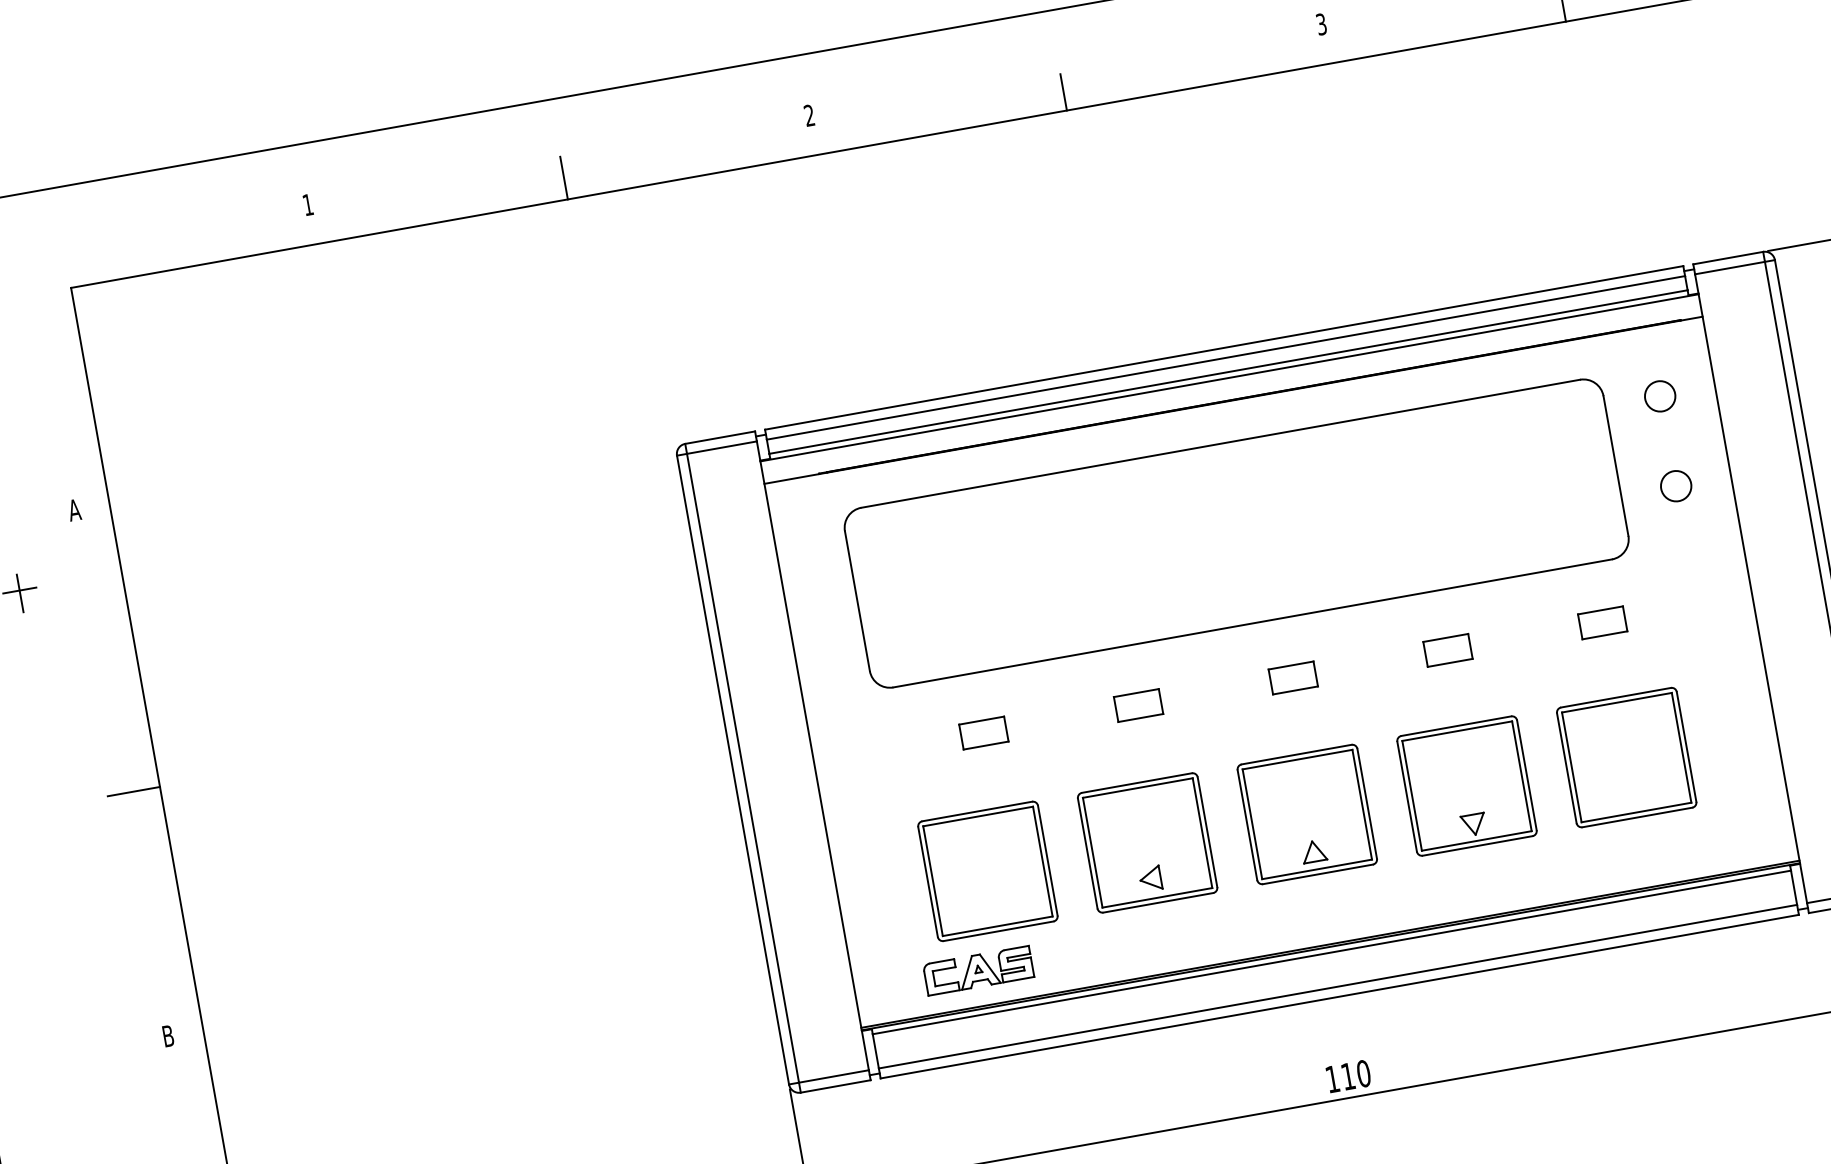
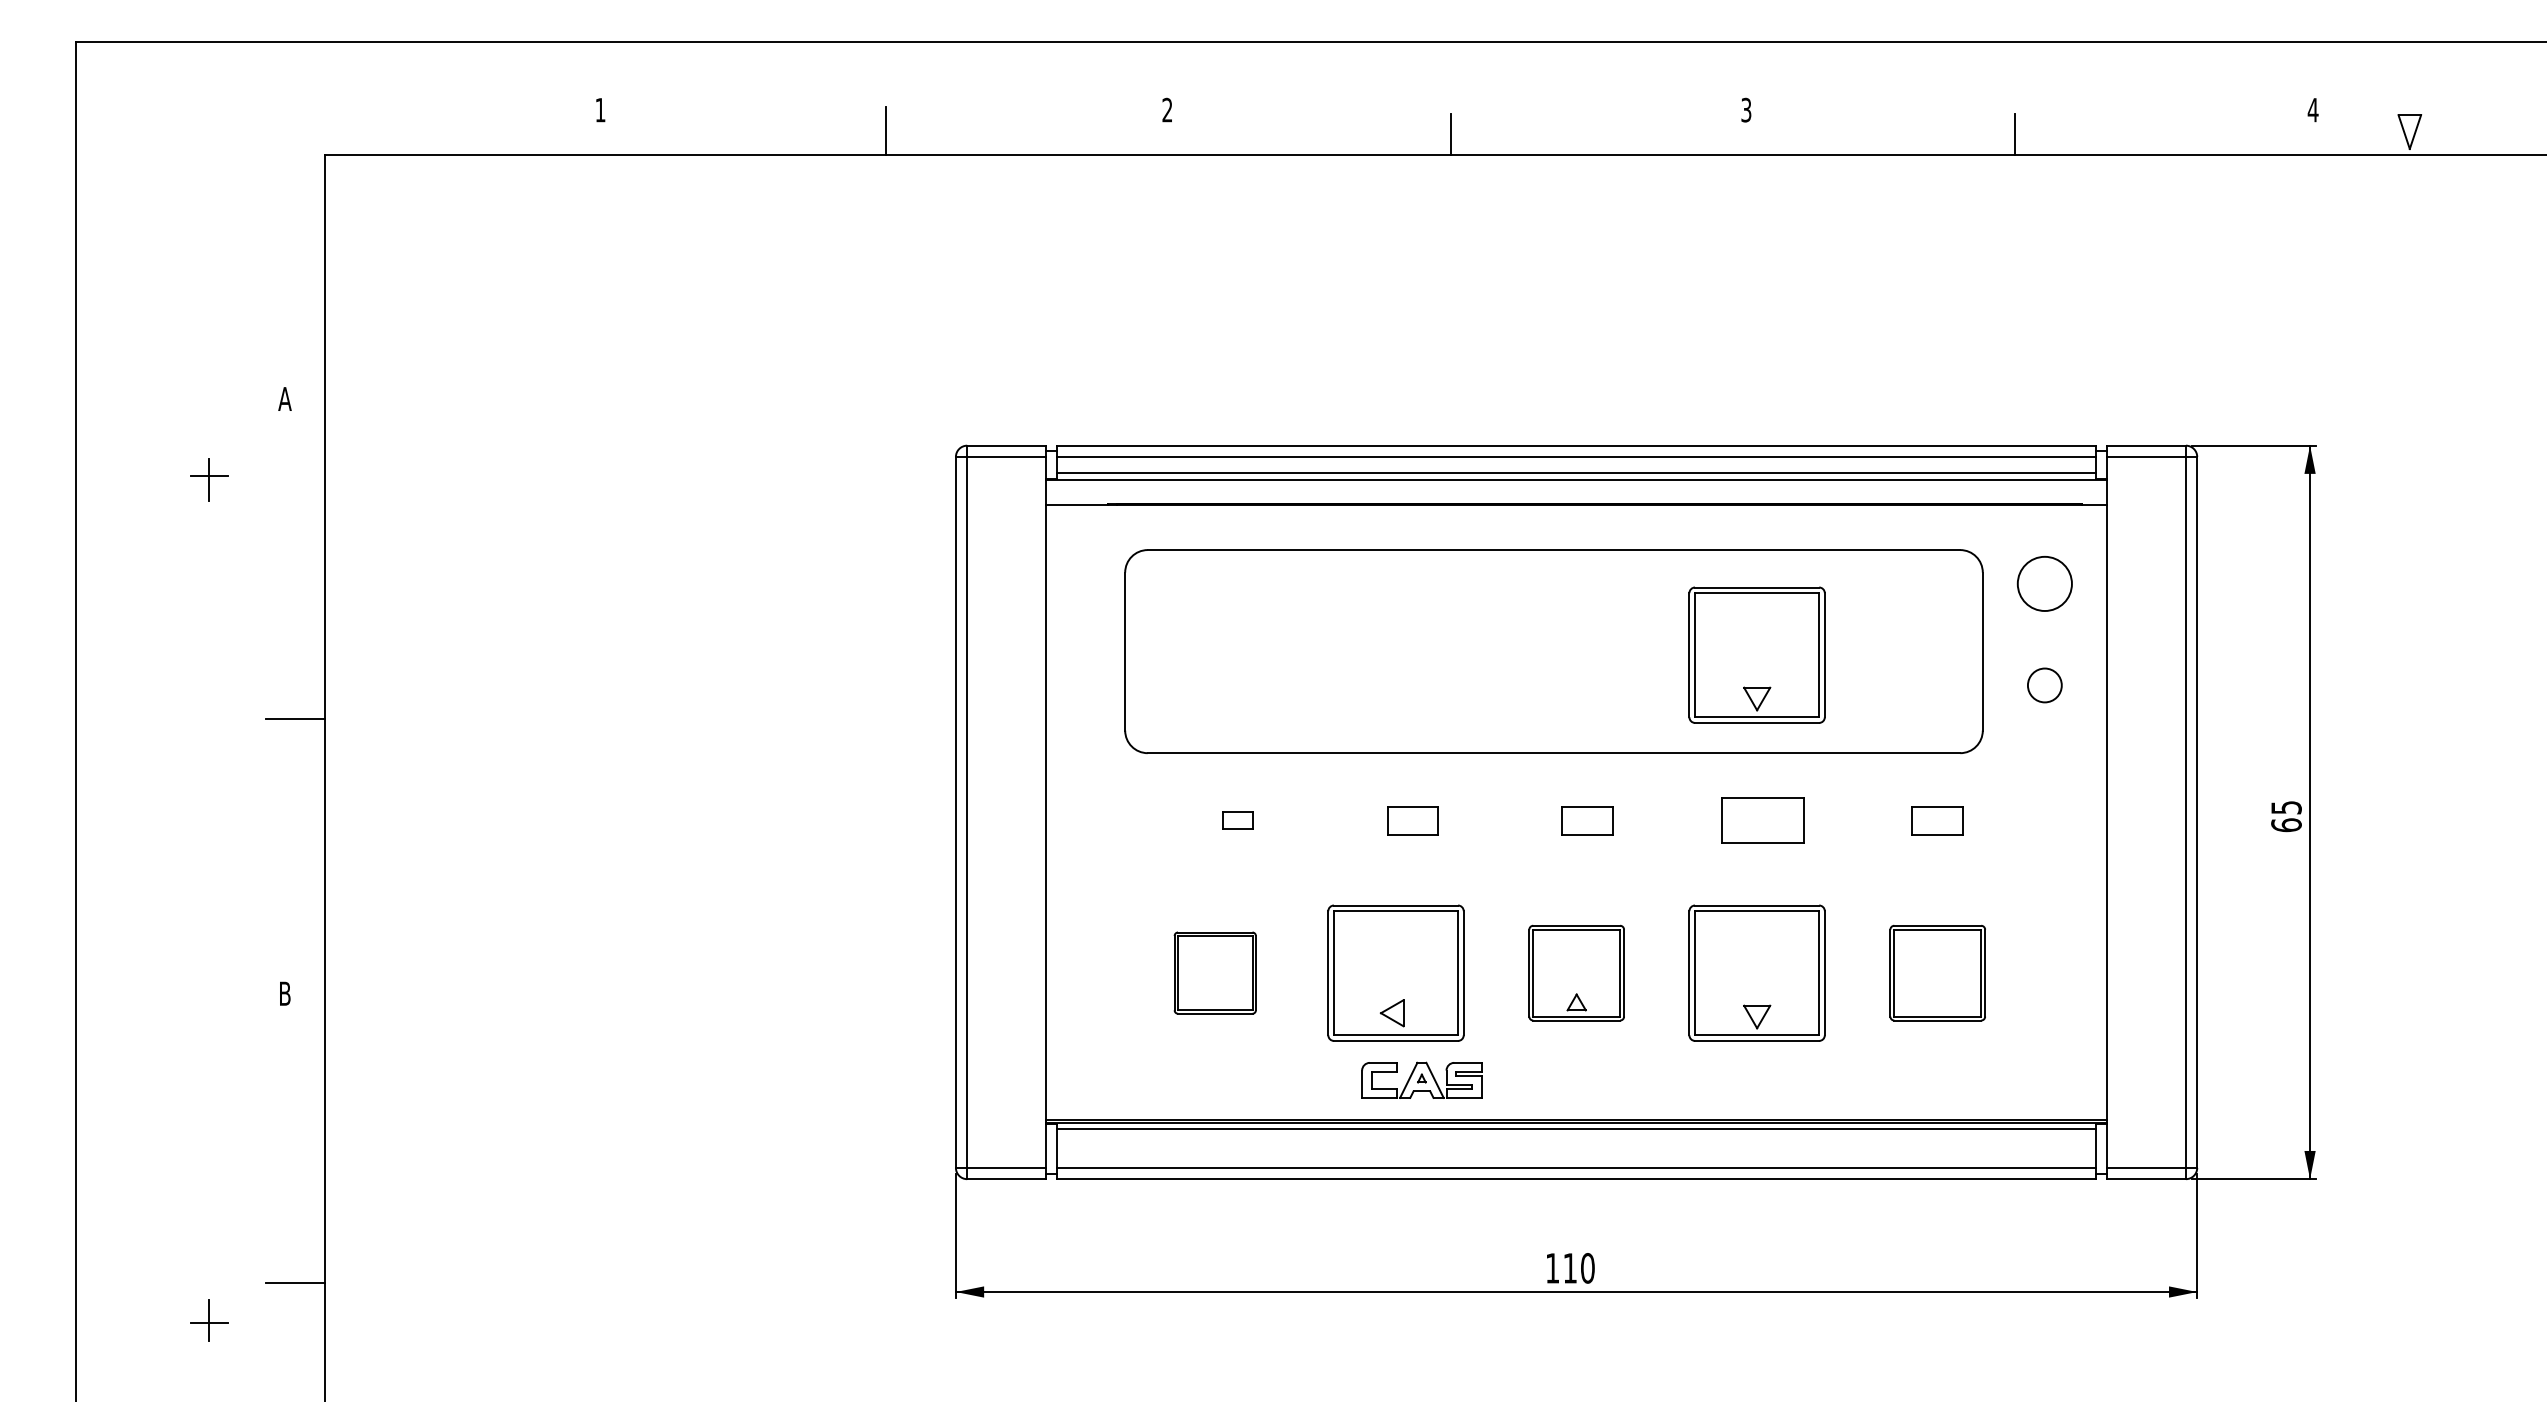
circle: (1659, 396) -> (2044, 583), size x1.6
part: (1416, 504) -> (1756, 654), added
part: (1447, 650) -> (1762, 820), size x1.6
part: (983, 732) -> (1237, 820), size x0.6
part: (1626, 756) -> (1937, 972), size x0.7
part: (1307, 813) -> (1576, 972), size x0.7
part: (986, 870) -> (1214, 972), size x0.6
part: (978, 970) -> (1421, 1079), moved

